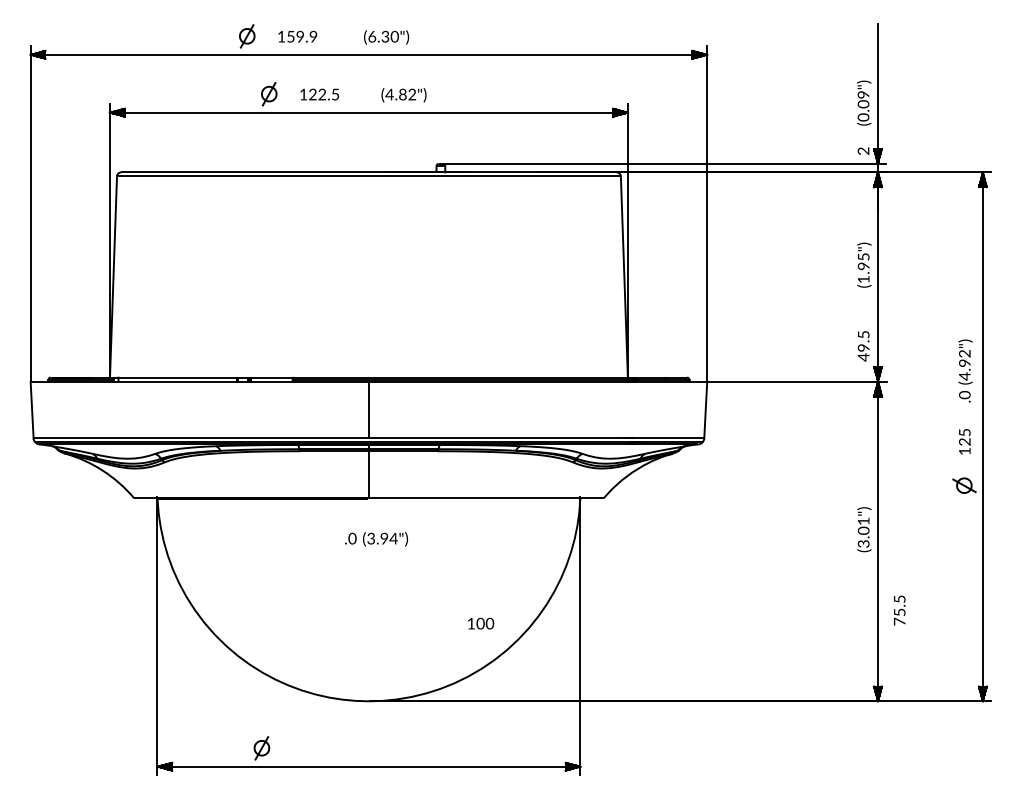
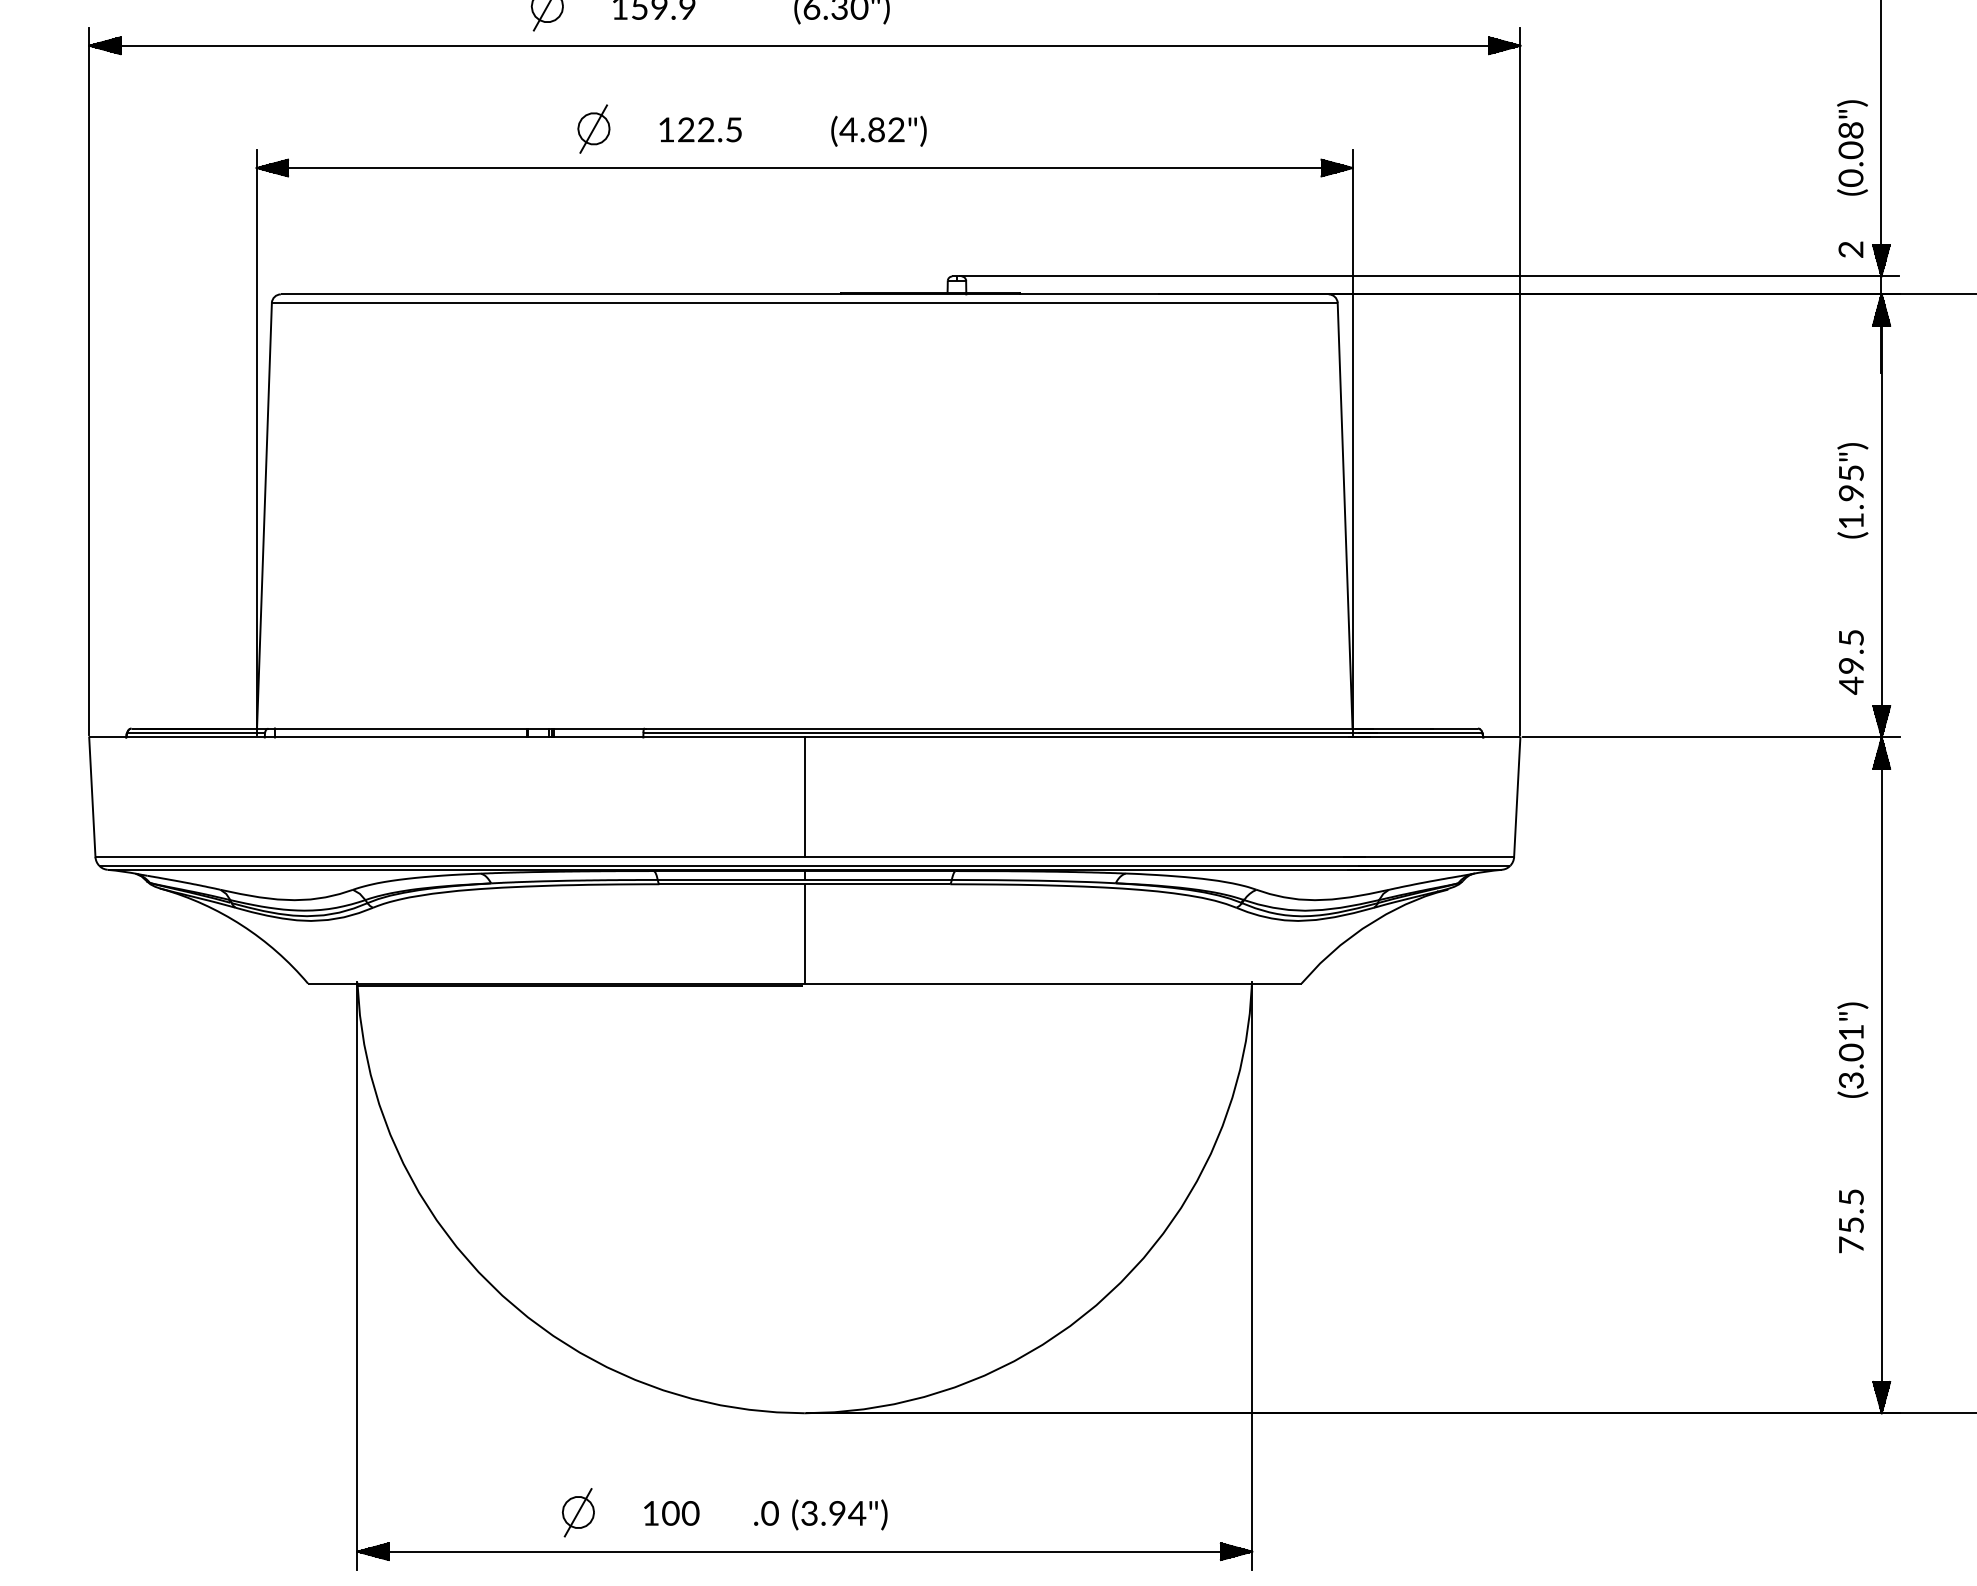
text: (864, 94) -> (1853, 129), (0.09") -> (0.08")
text: (376, 539) -> (820, 1515), moved
text: (899, 610) -> (1850, 1221), moved
text: (481, 623) -> (672, 1513), moved

